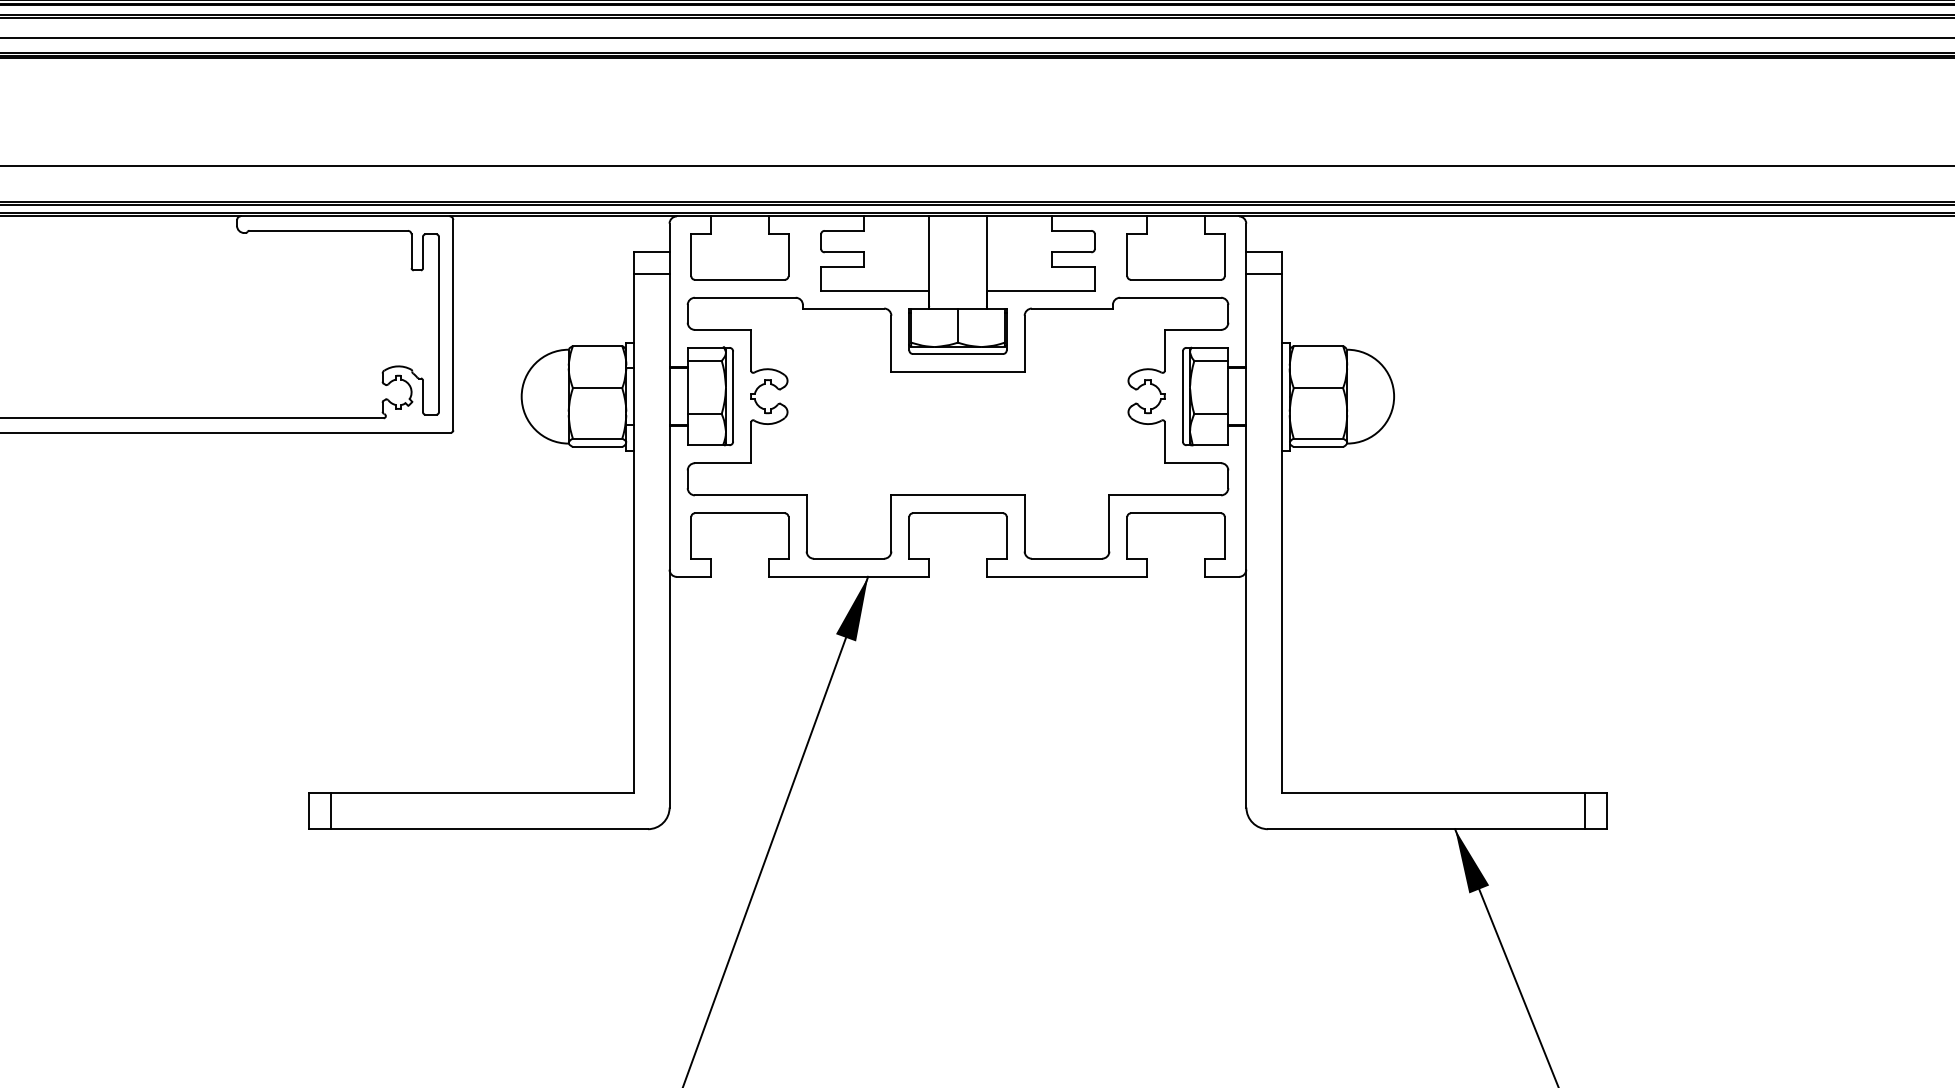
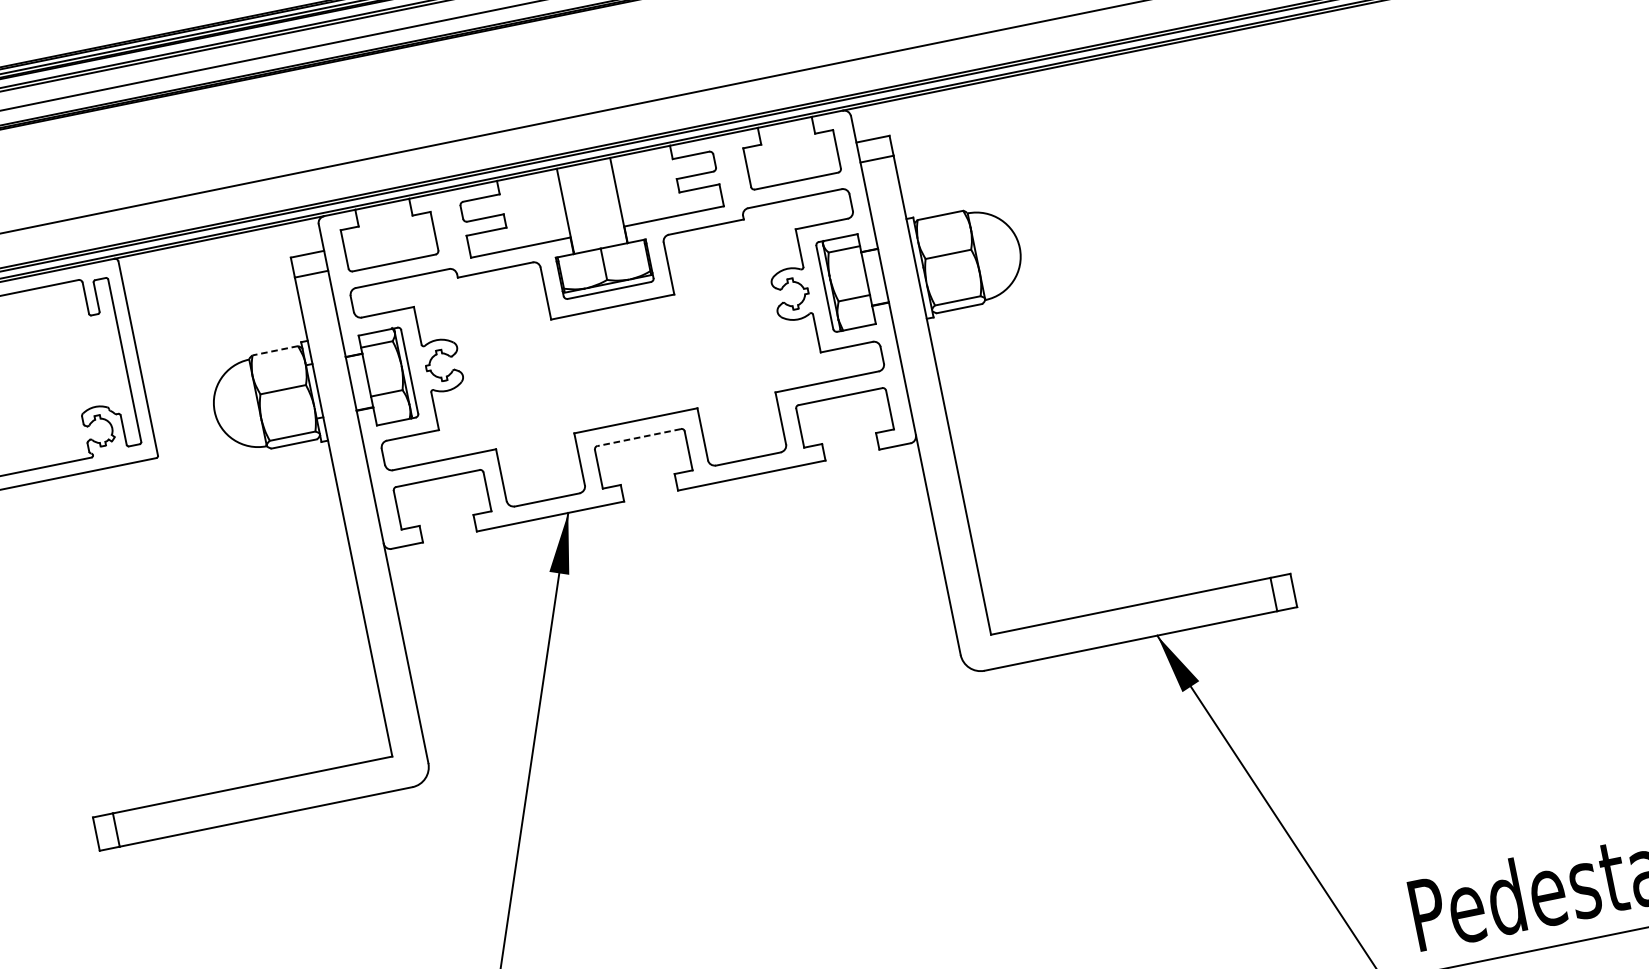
line: (597, 346) -> (275, 351), solid -> dashed
line: (957, 513) -> (638, 437), solid -> dashed

